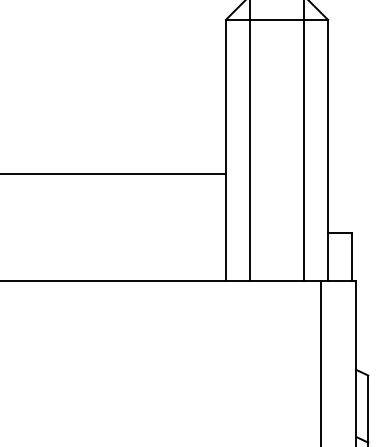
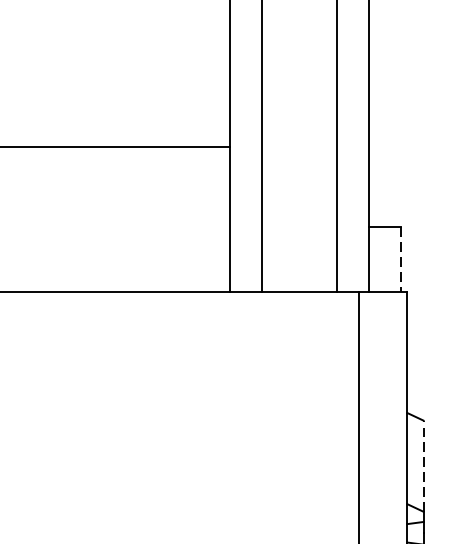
line: (351, 256) -> (400, 258), solid -> dashed
line: (368, 409) -> (423, 466), solid -> dashed

